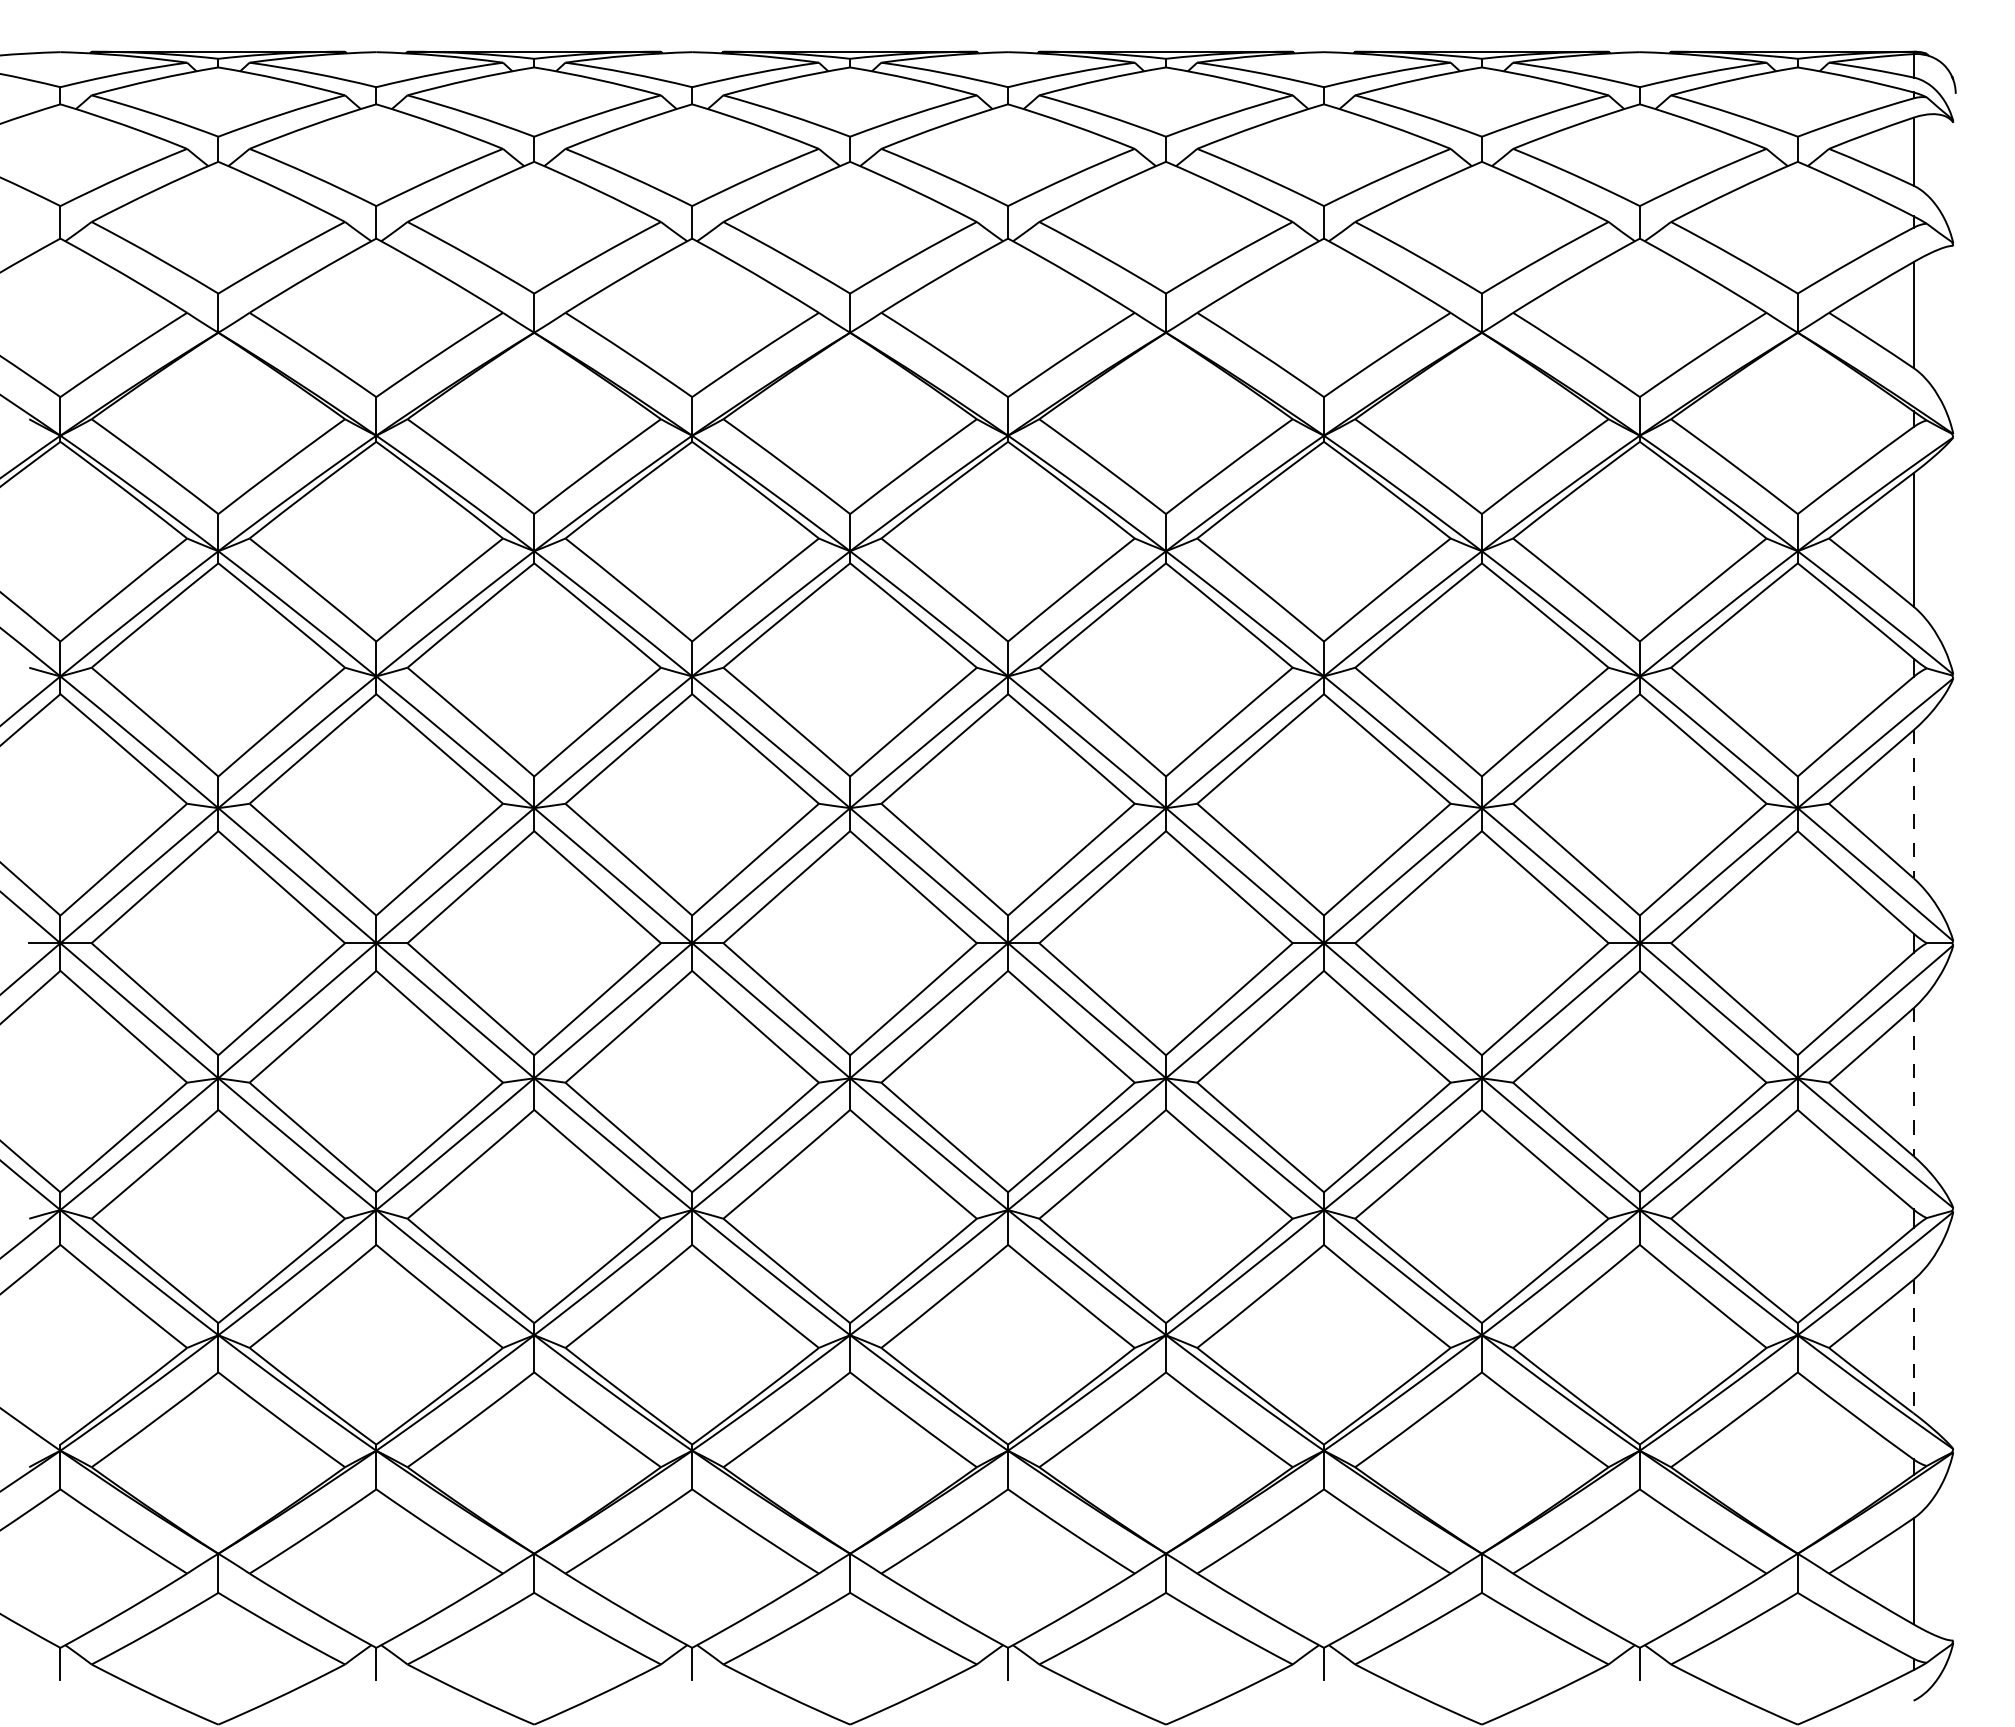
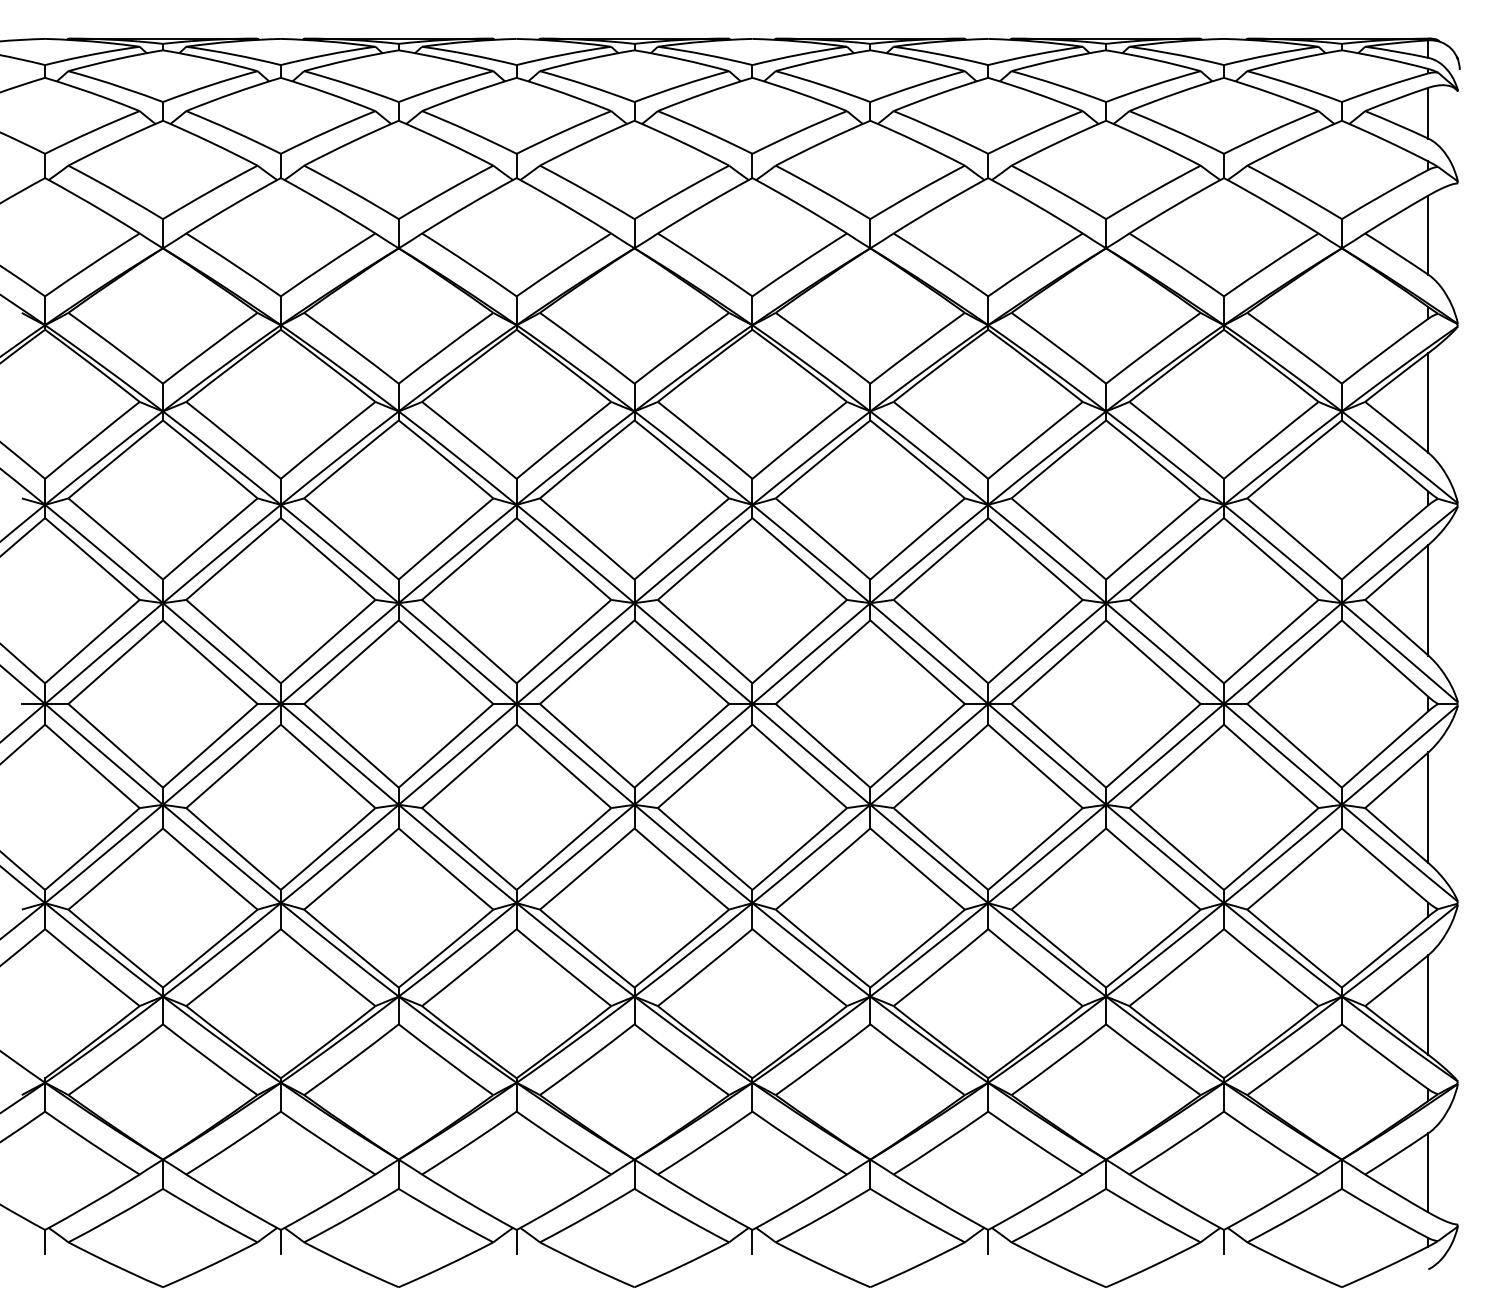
line: (1913, 804) -> (1428, 600), dashed -> solid
line: (1913, 1082) -> (1428, 807), dashed -> solid
line: (1913, 1346) -> (1428, 1005), dashed -> solid

